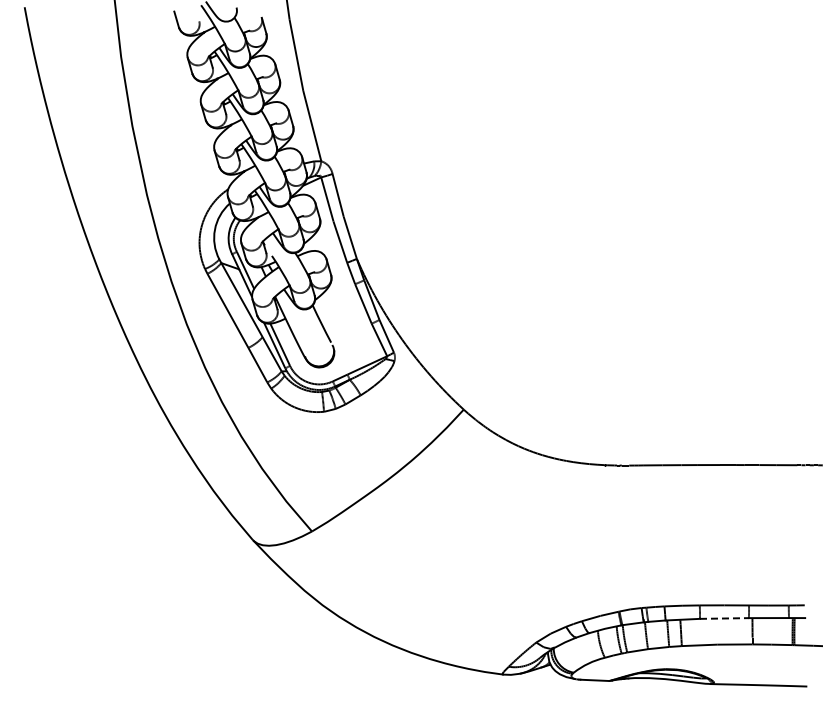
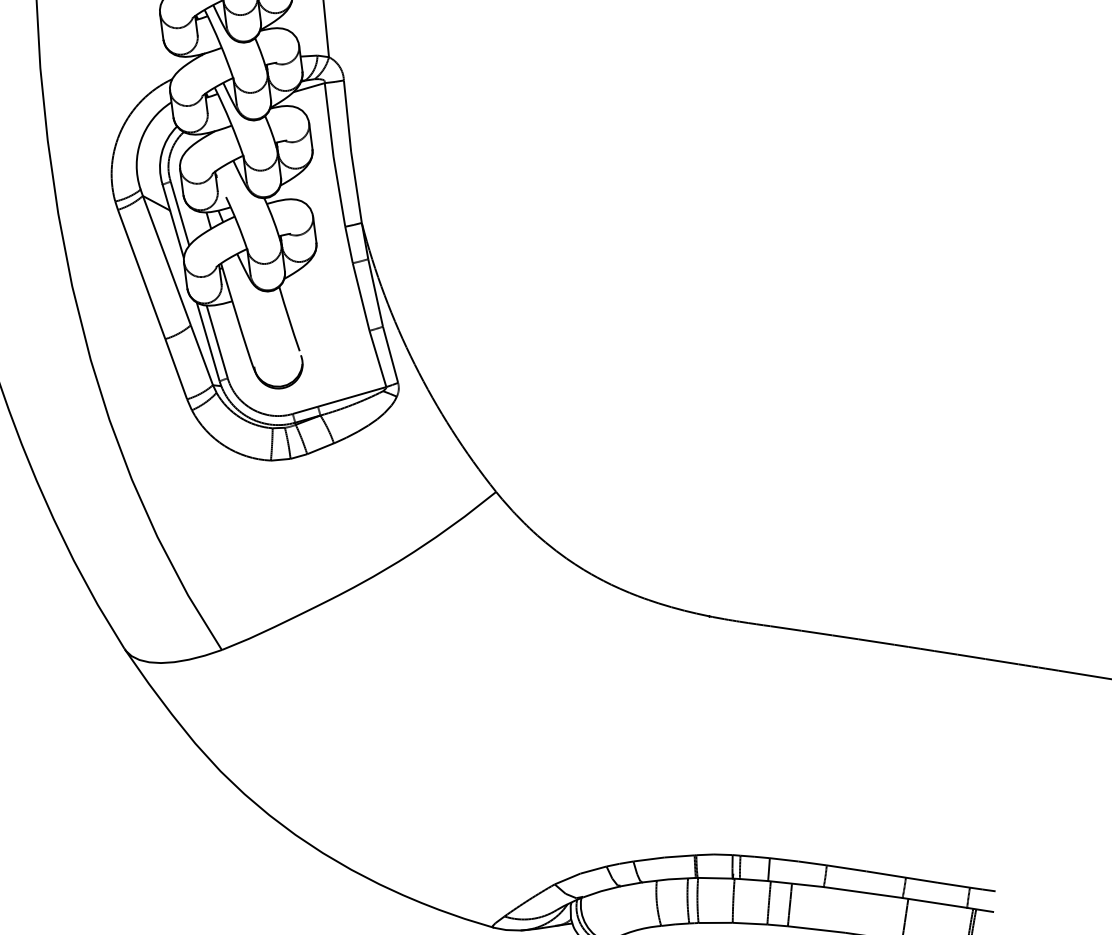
line: (724, 618) -> (863, 892), dashed -> solid

